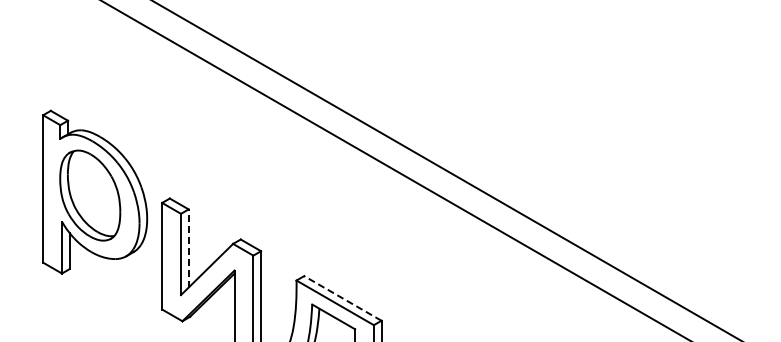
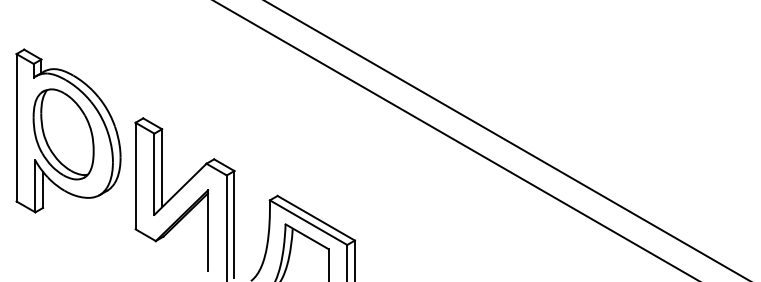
part: (95, 191) -> (68, 130), moved
line: (188, 248) -> (161, 168), dashed -> solid
line: (342, 298) -> (315, 218), dashed -> solid

